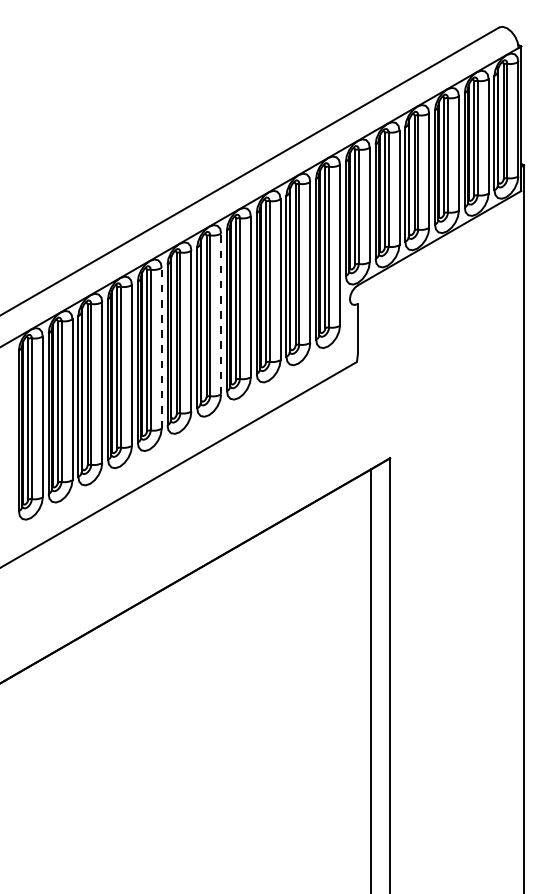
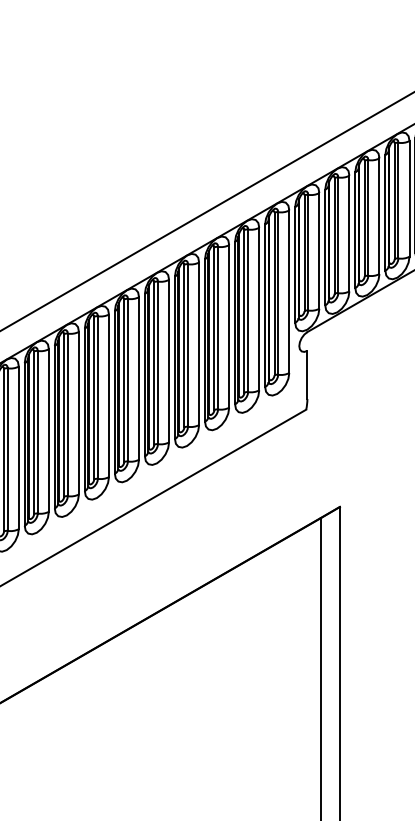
line: (221, 313) -> (169, 360), dashed -> solid
line: (161, 347) -> (108, 394), dashed -> solid

